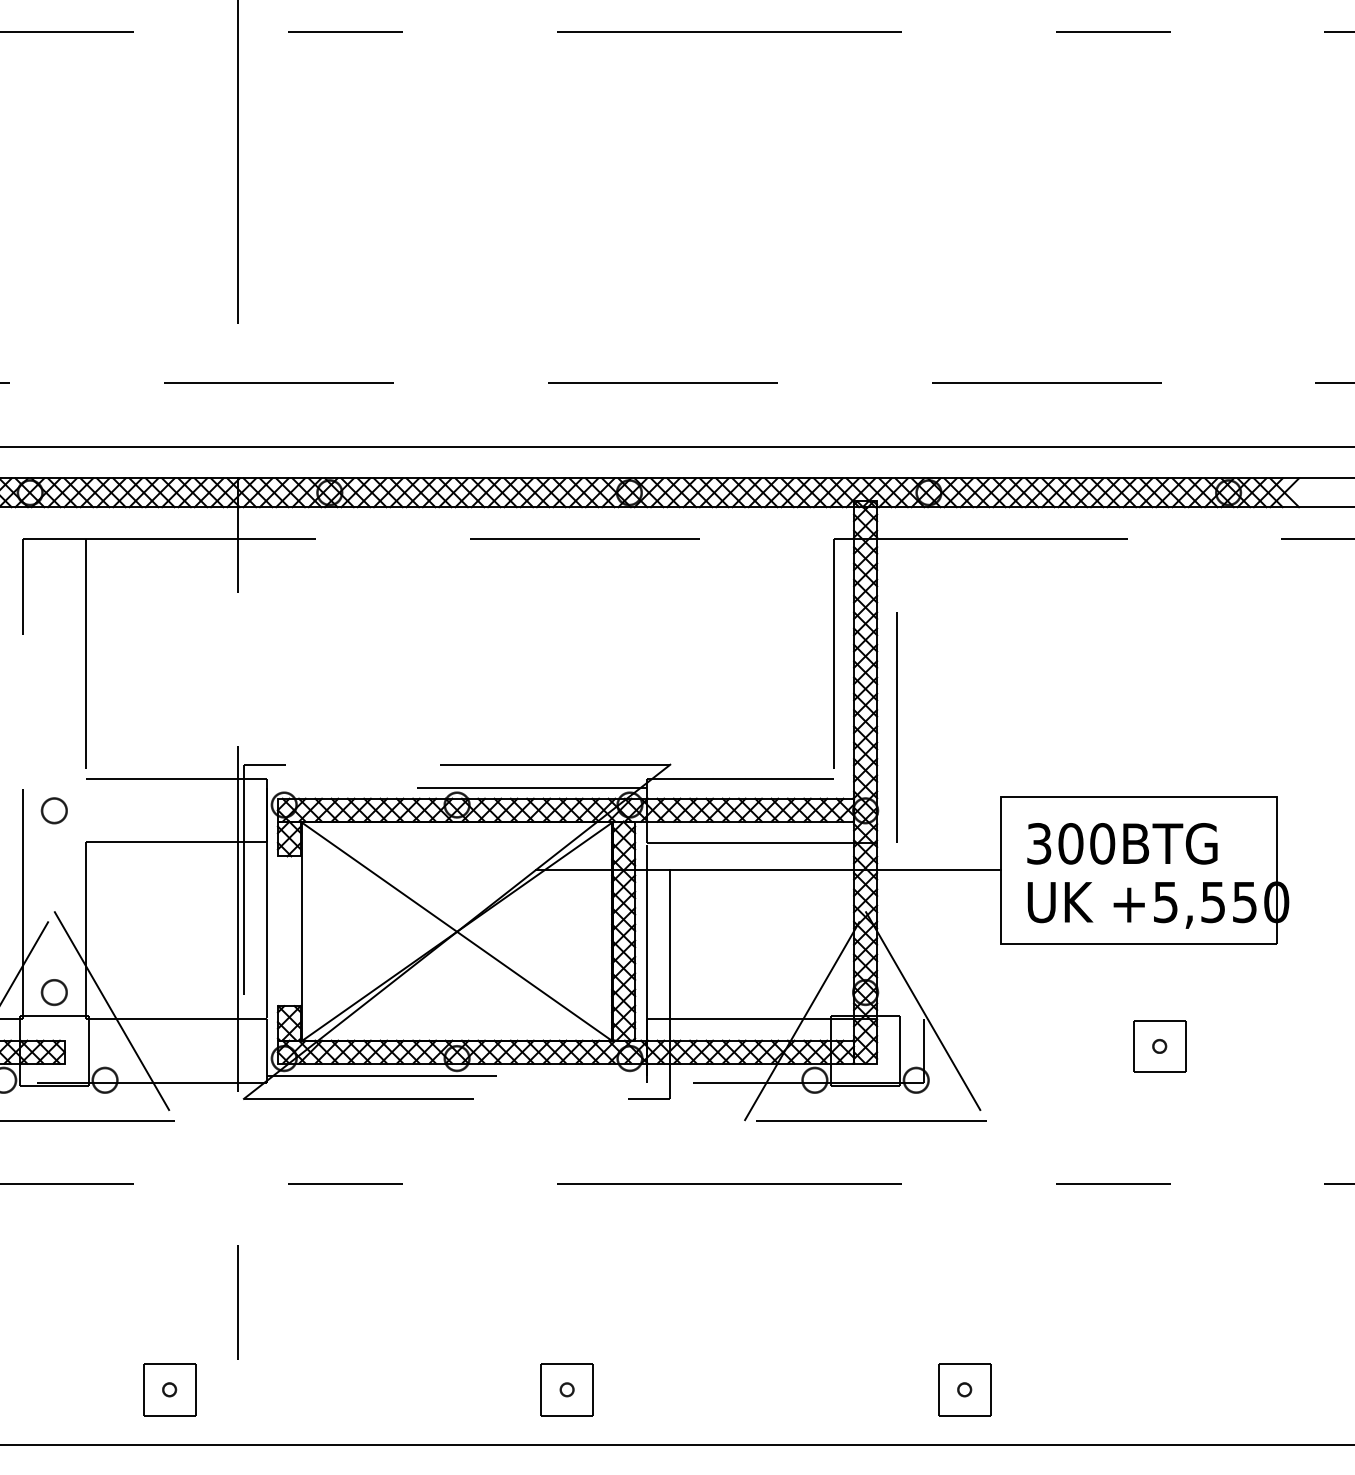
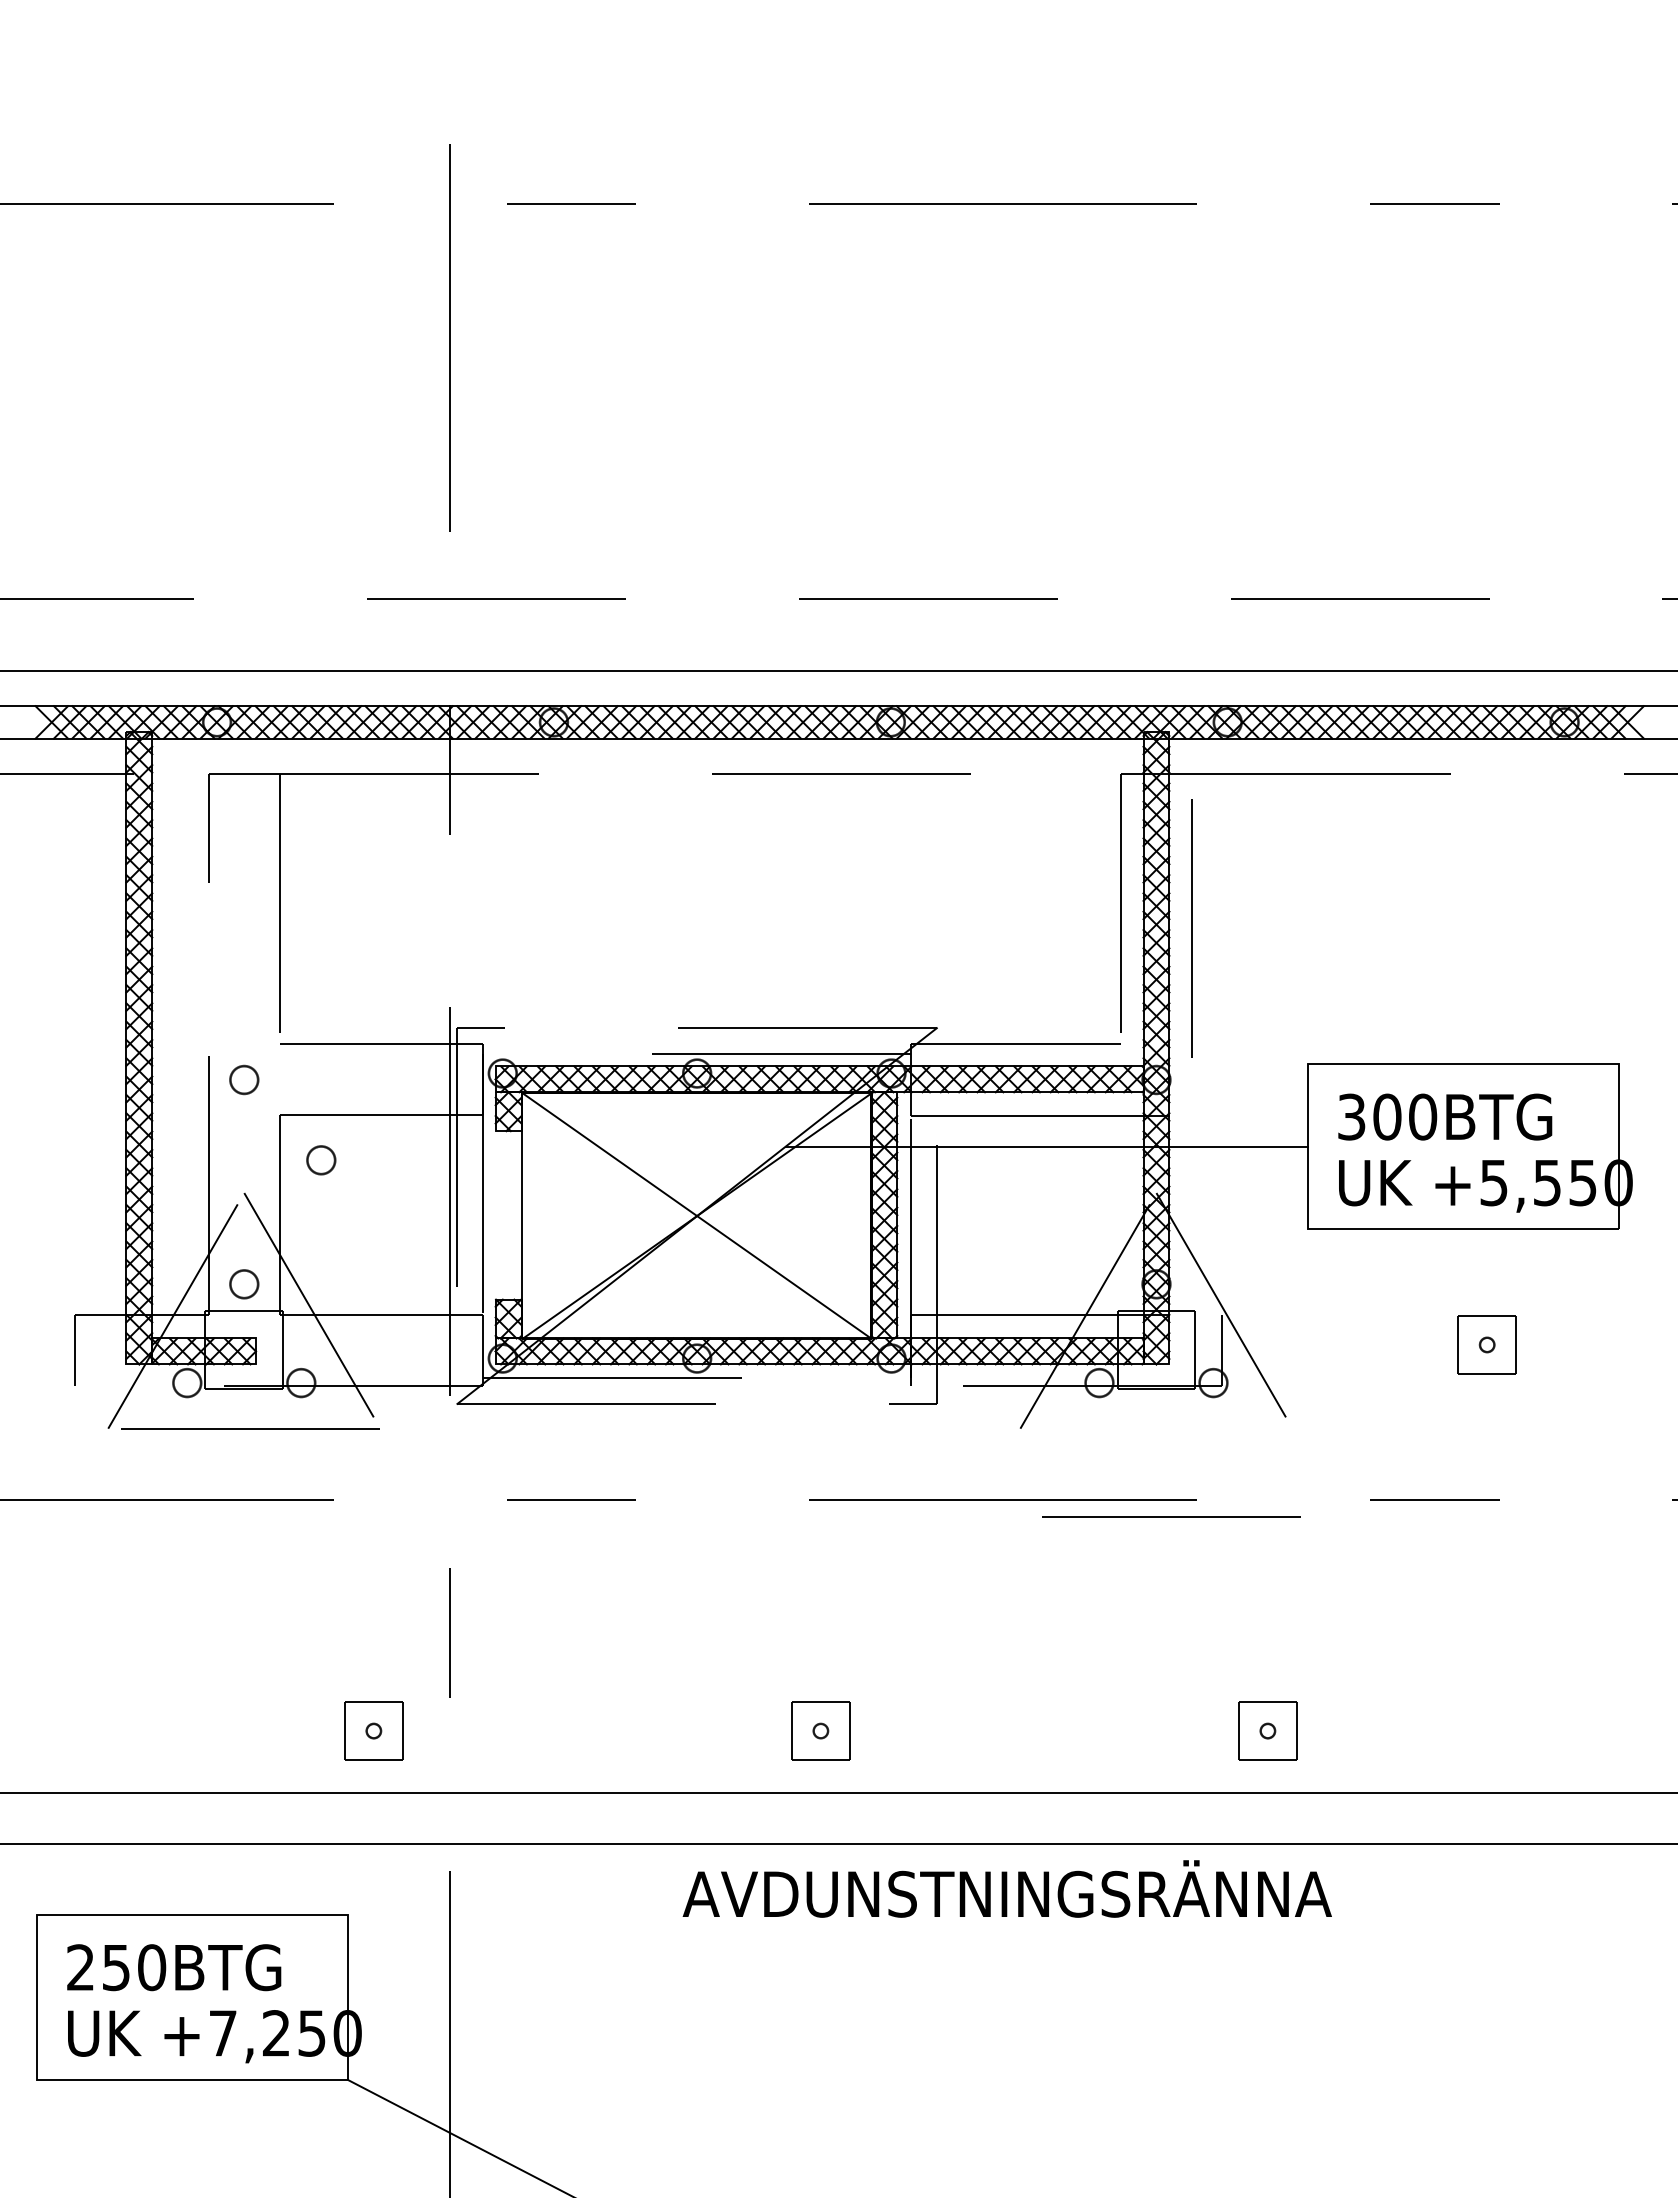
line: (896, 727) -> (1191, 928), moved
part: (123, 882) -> (321, 1160), added
line: (871, 1120) -> (1171, 1516), moved

